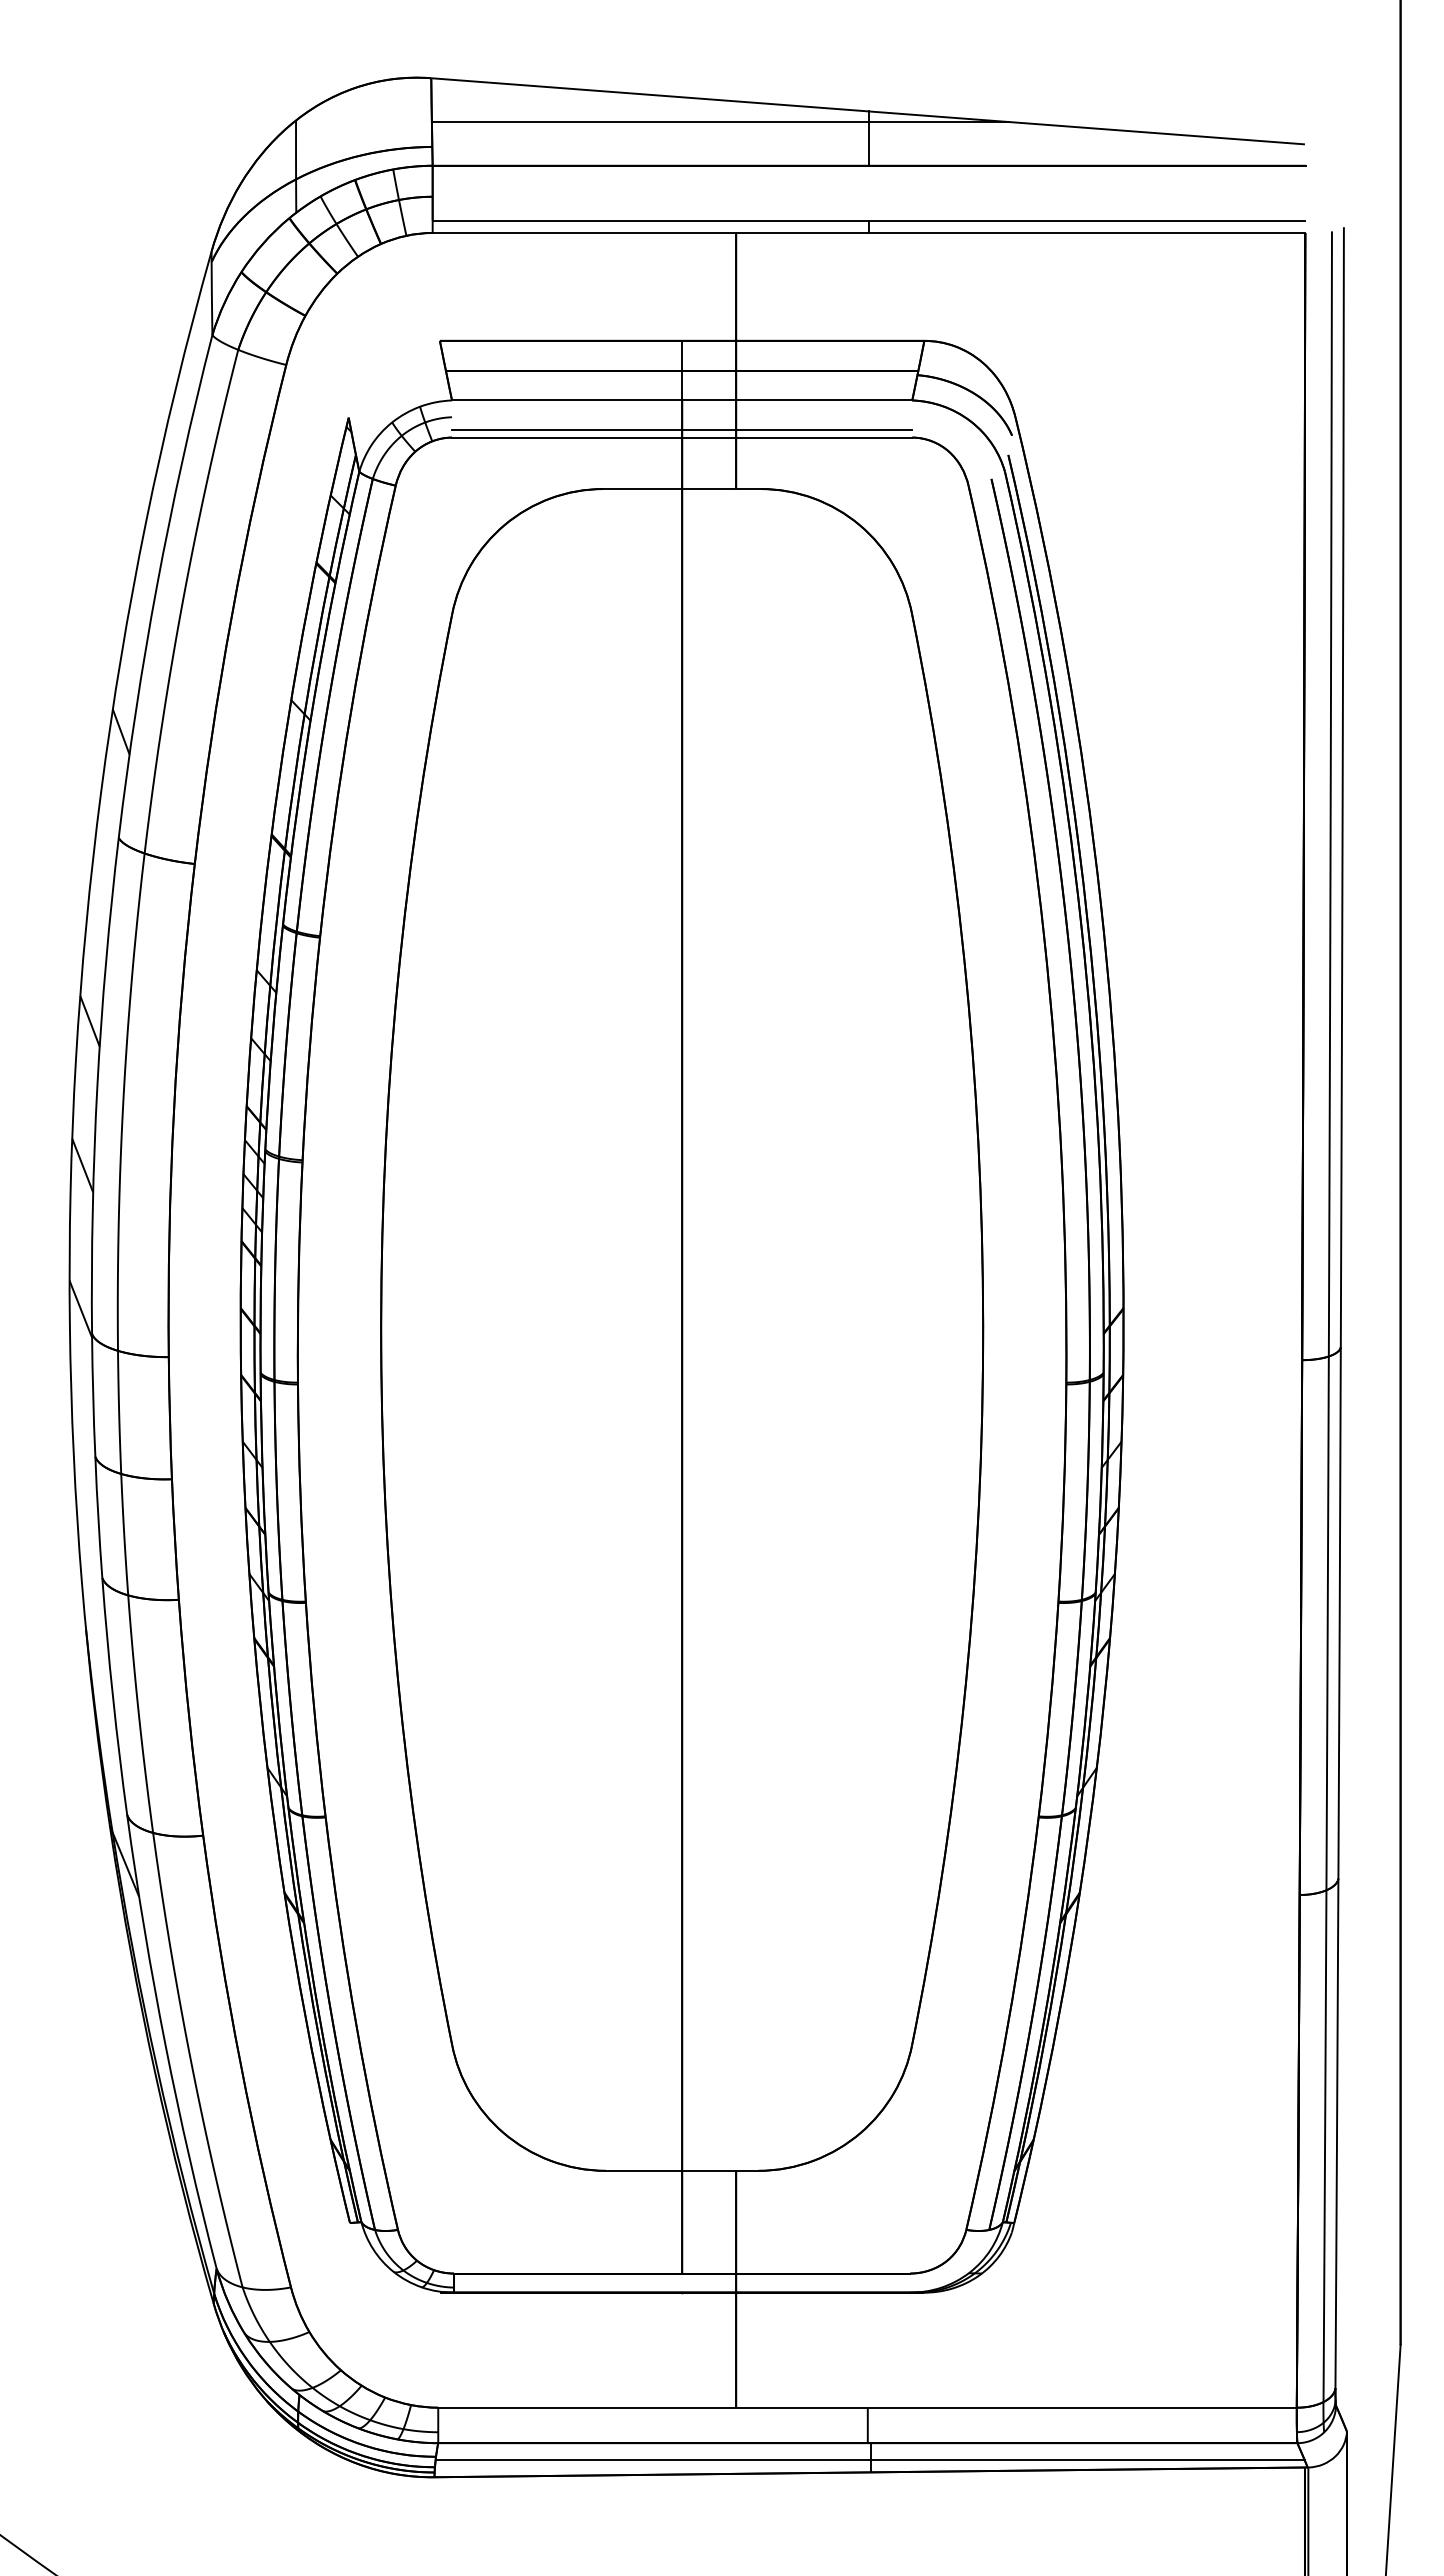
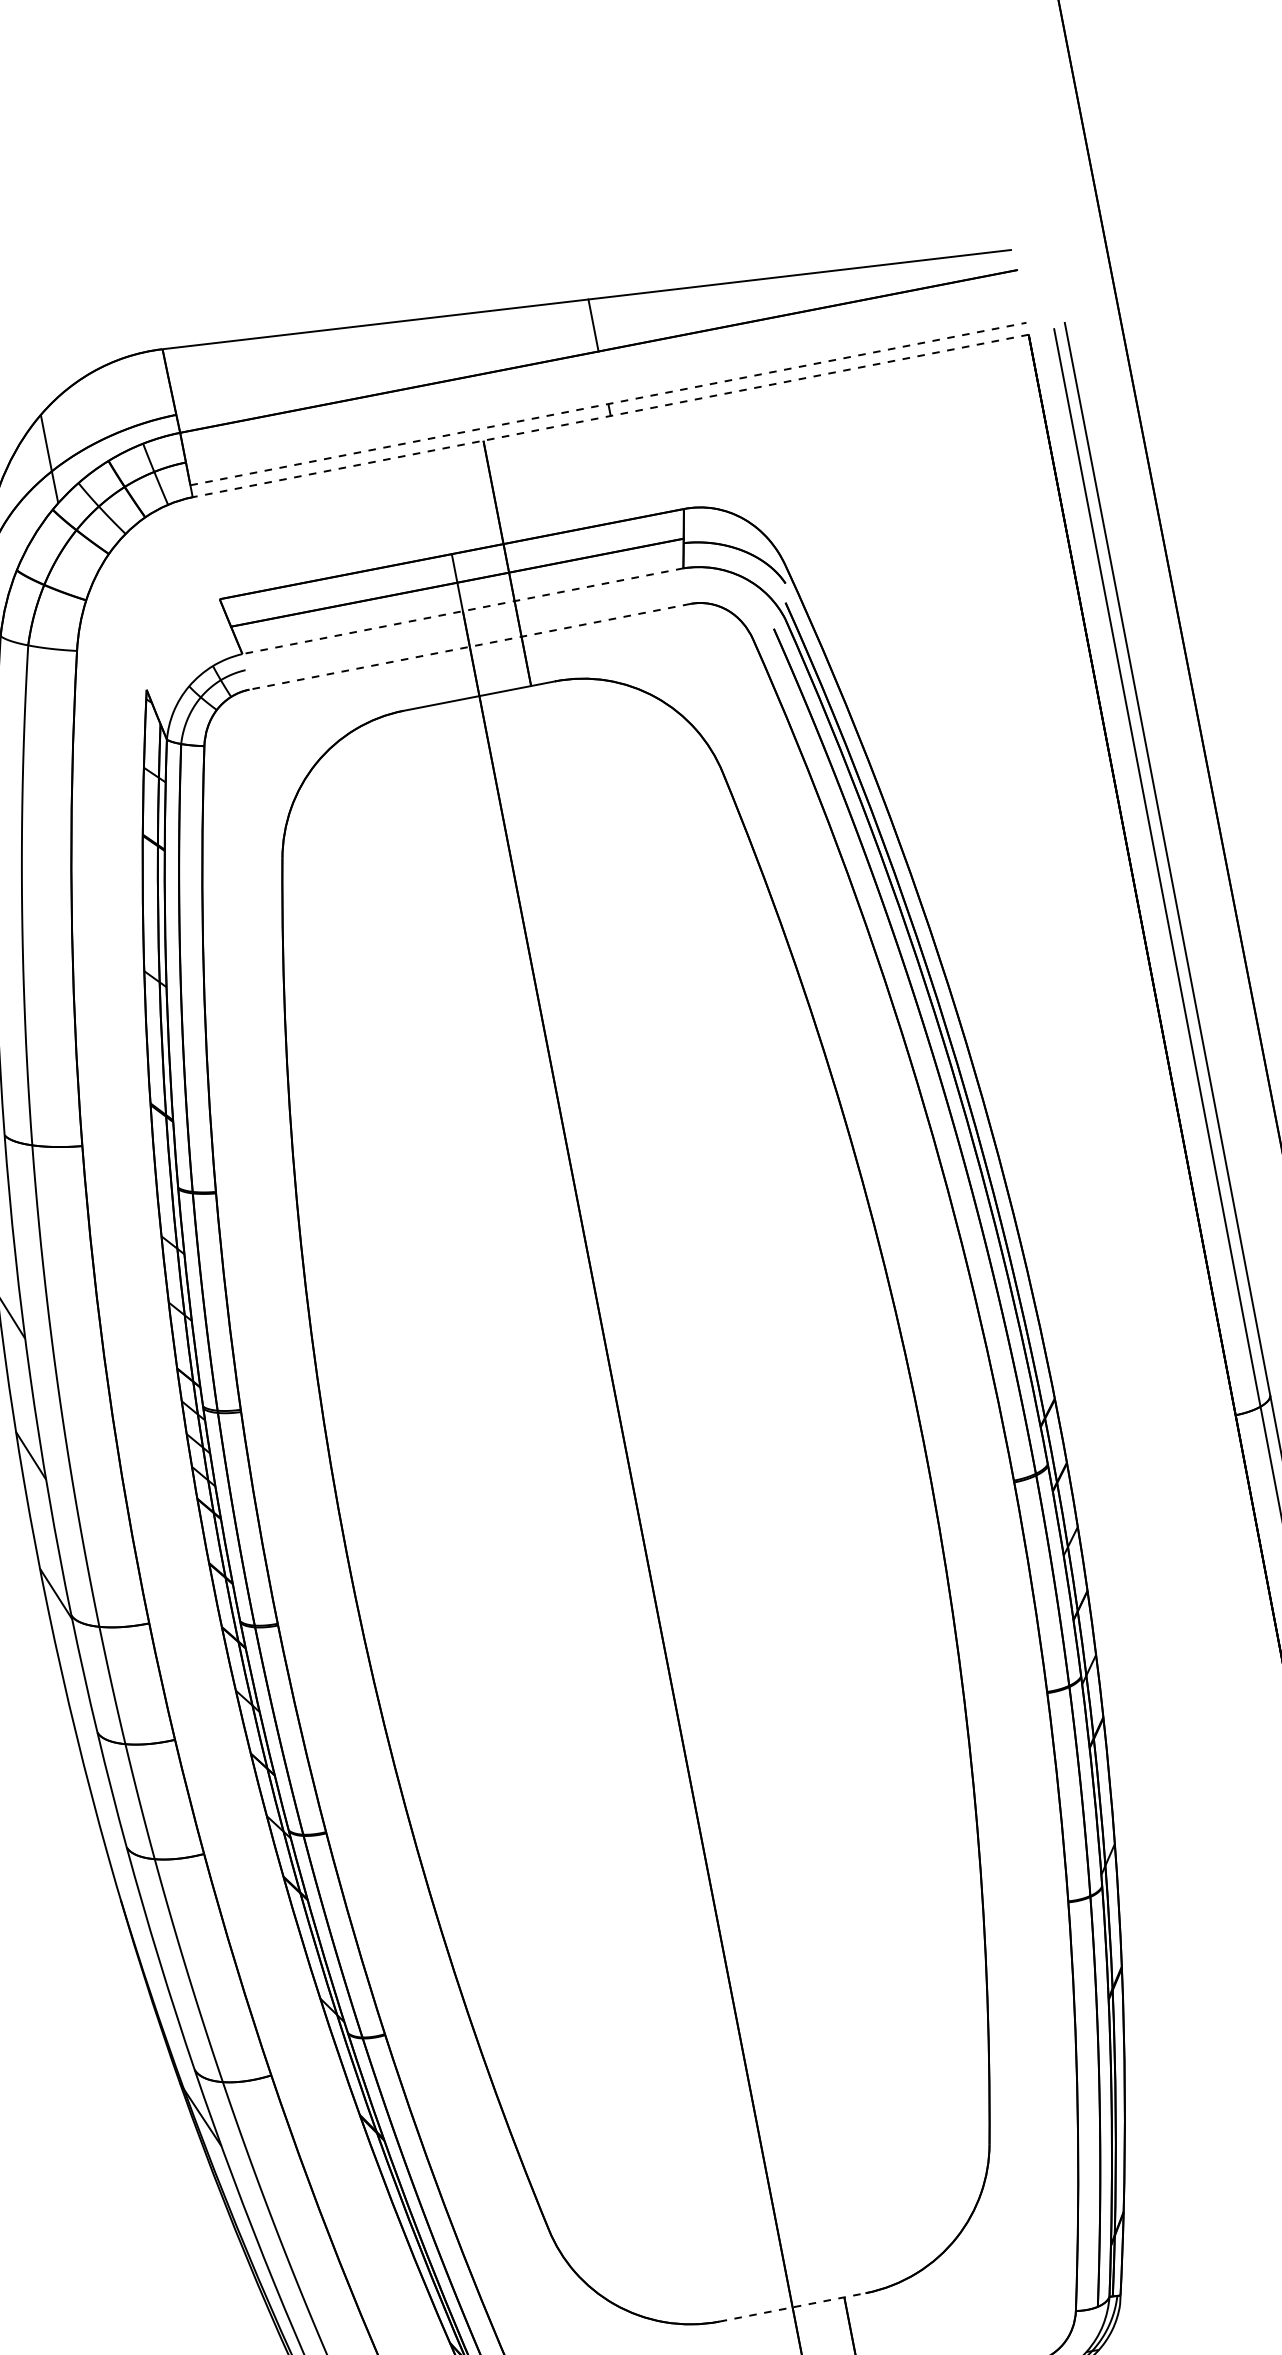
line: (719, 122) -> (446, 337), removed
line: (869, 220) -> (608, 403), solid -> dashed
line: (868, 233) -> (610, 416), solid -> dashed
line: (681, 400) -> (462, 611), solid -> dashed
line: (682, 430) -> (468, 639), removed
line: (681, 437) -> (469, 646), solid -> dashed
line: (682, 2170) -> (792, 2306), solid -> dashed

